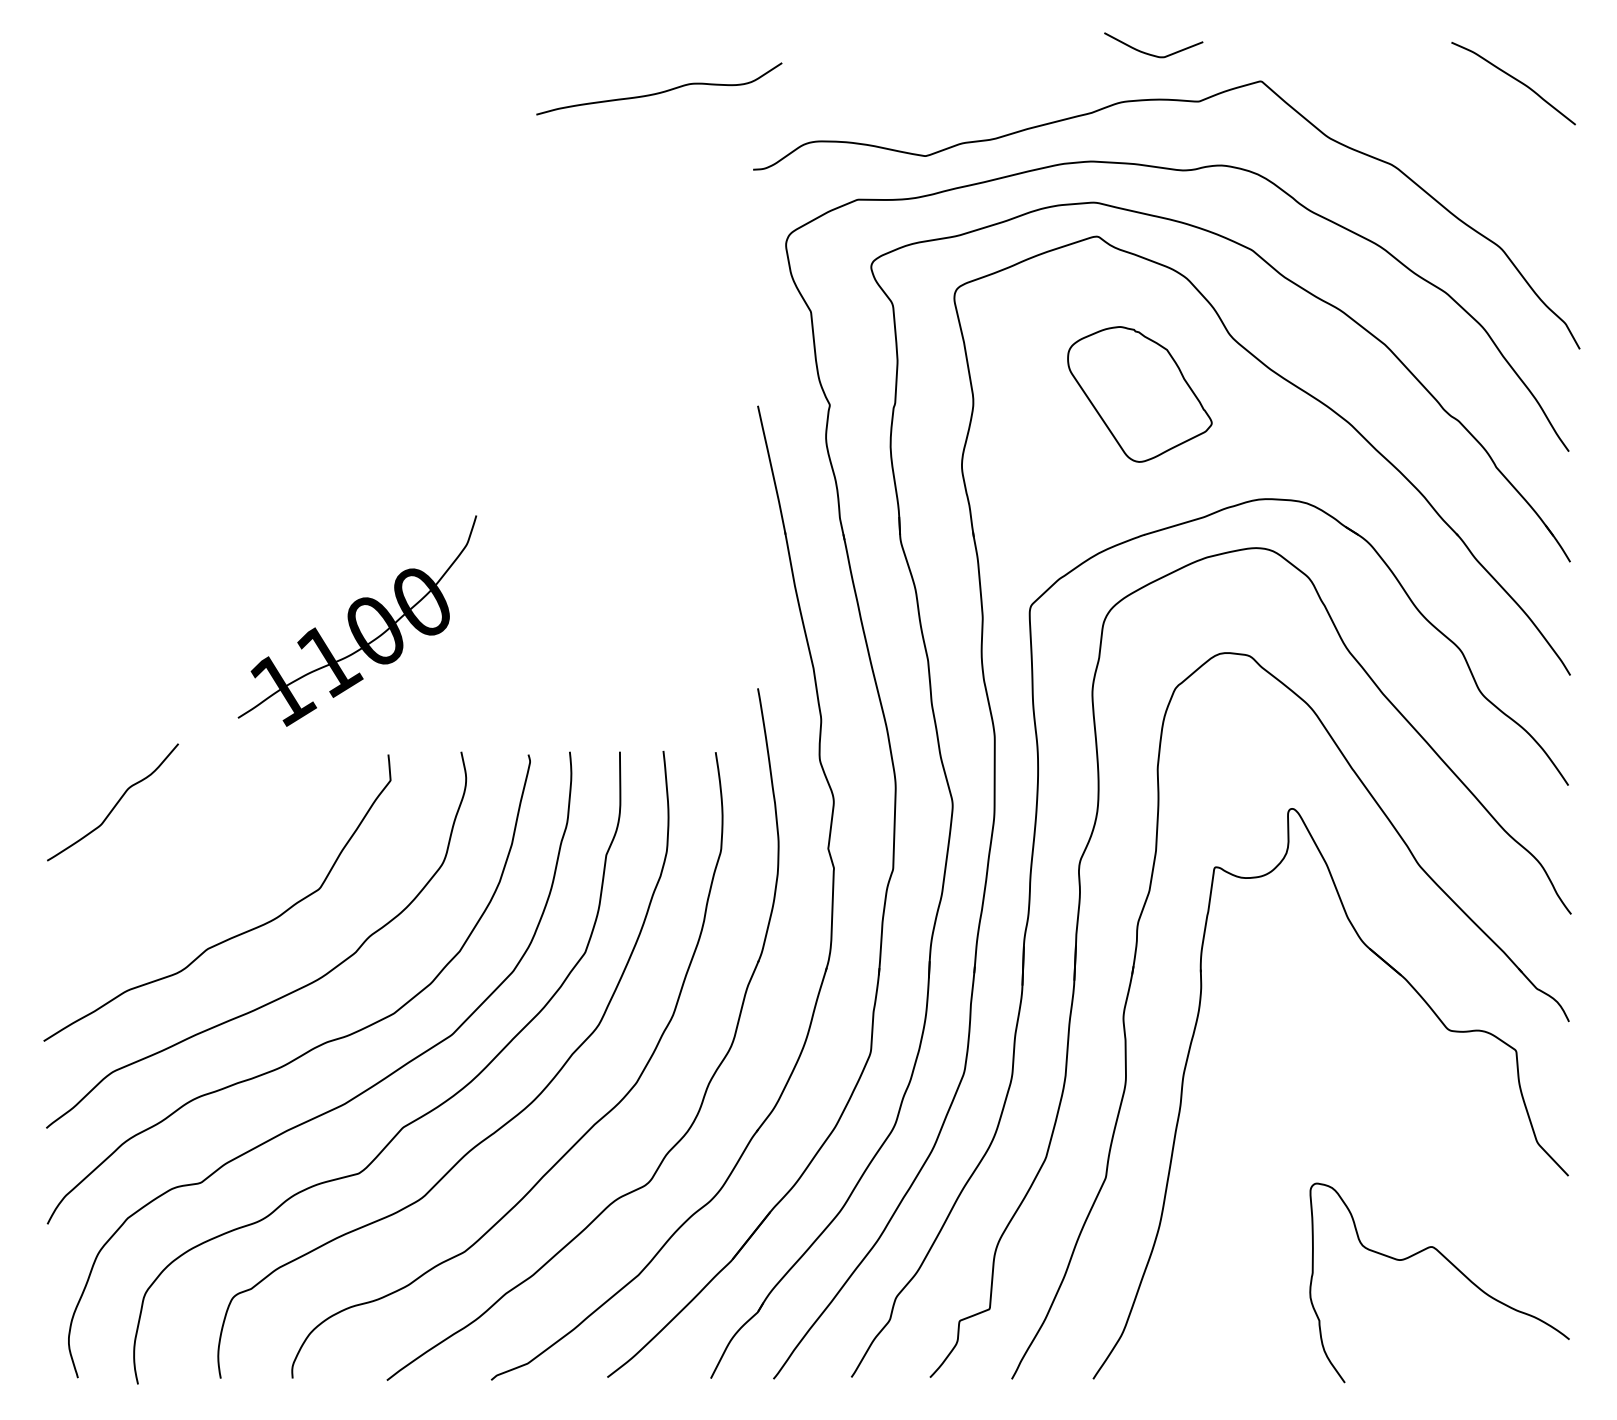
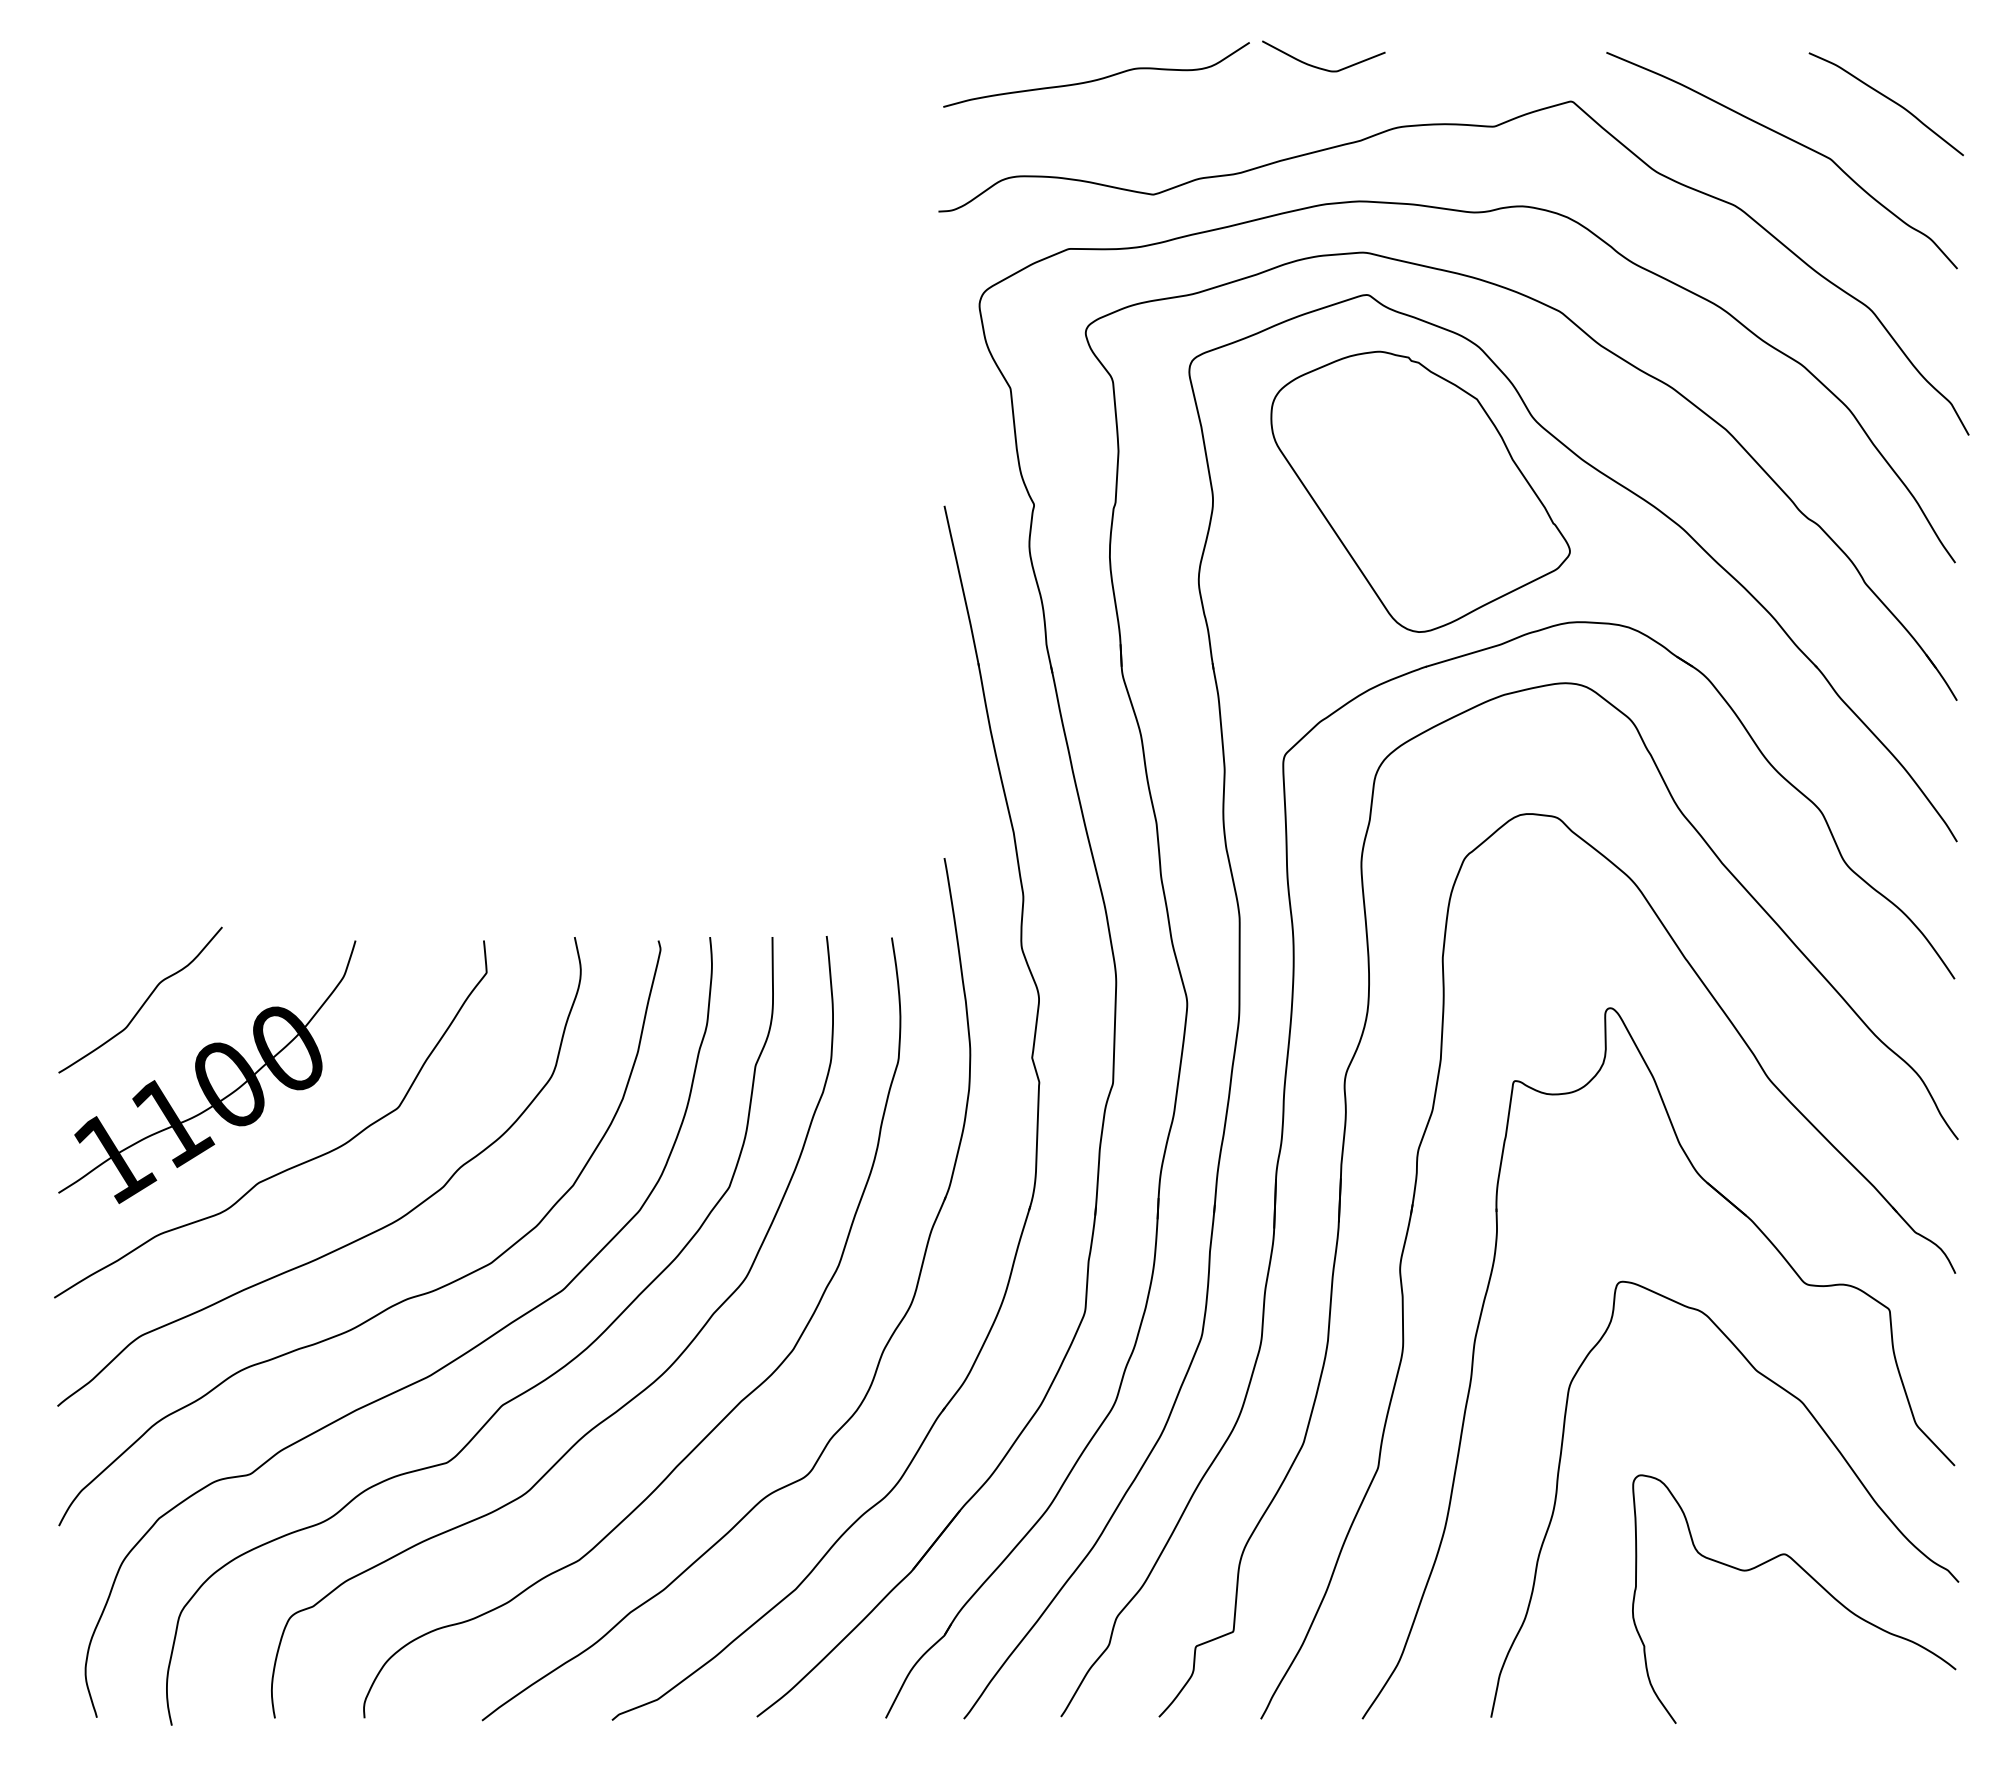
curve: (1151, 54) -> (1320, 67), moved
curve: (660, 91) -> (1097, 78), moved
curve: (1436, 112) -> (1790, 140), added
part: (1139, 394) -> (1420, 491), size x1.67
part: (357, 620) -> (207, 1071), moved
curve: (1460, 1146) -> (1820, 1428), added

